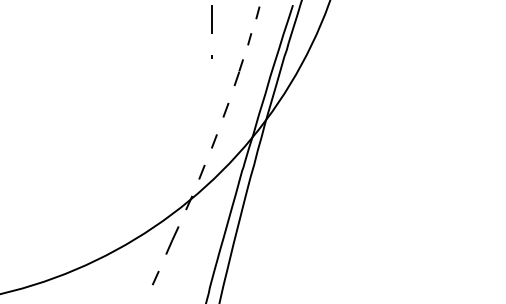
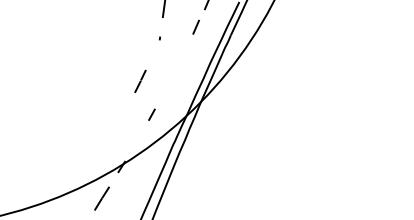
part: (249, 39) -> (196, 27), size x1.4
line: (238, 72) -> (140, 81), moved
line: (225, 109) -> (165, 87), removed
line: (201, 171) -> (136, 140), removed

